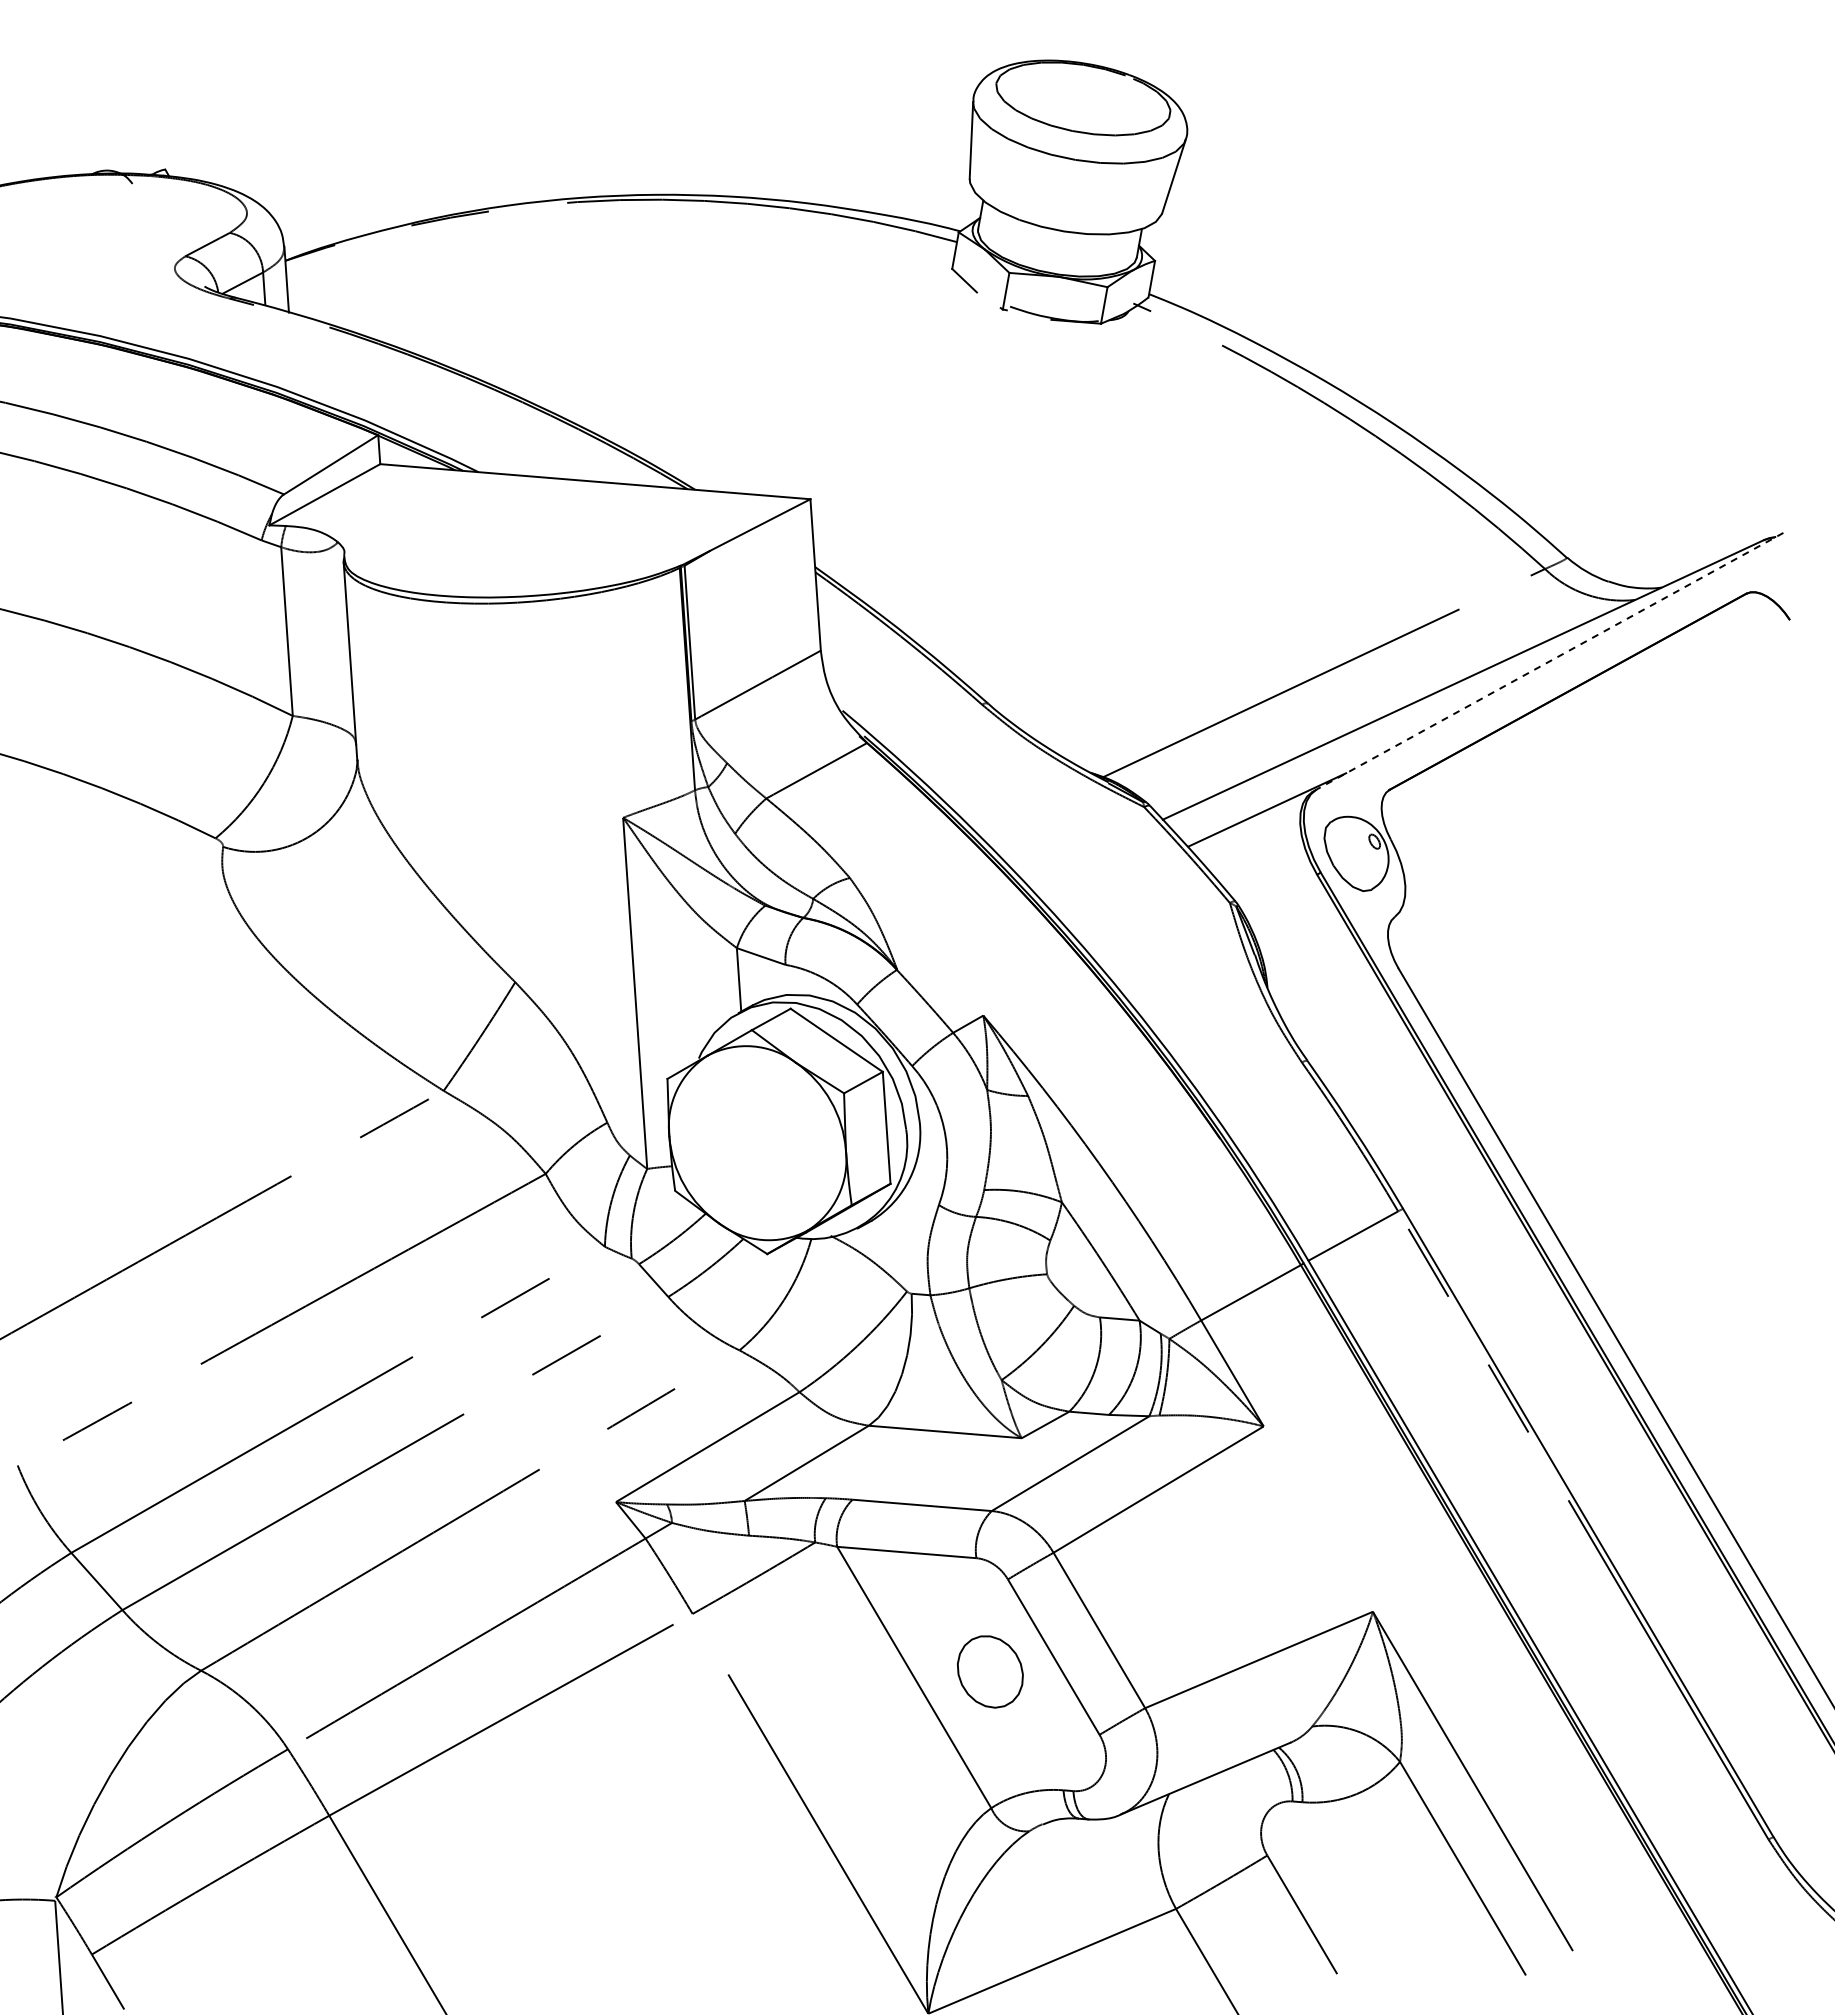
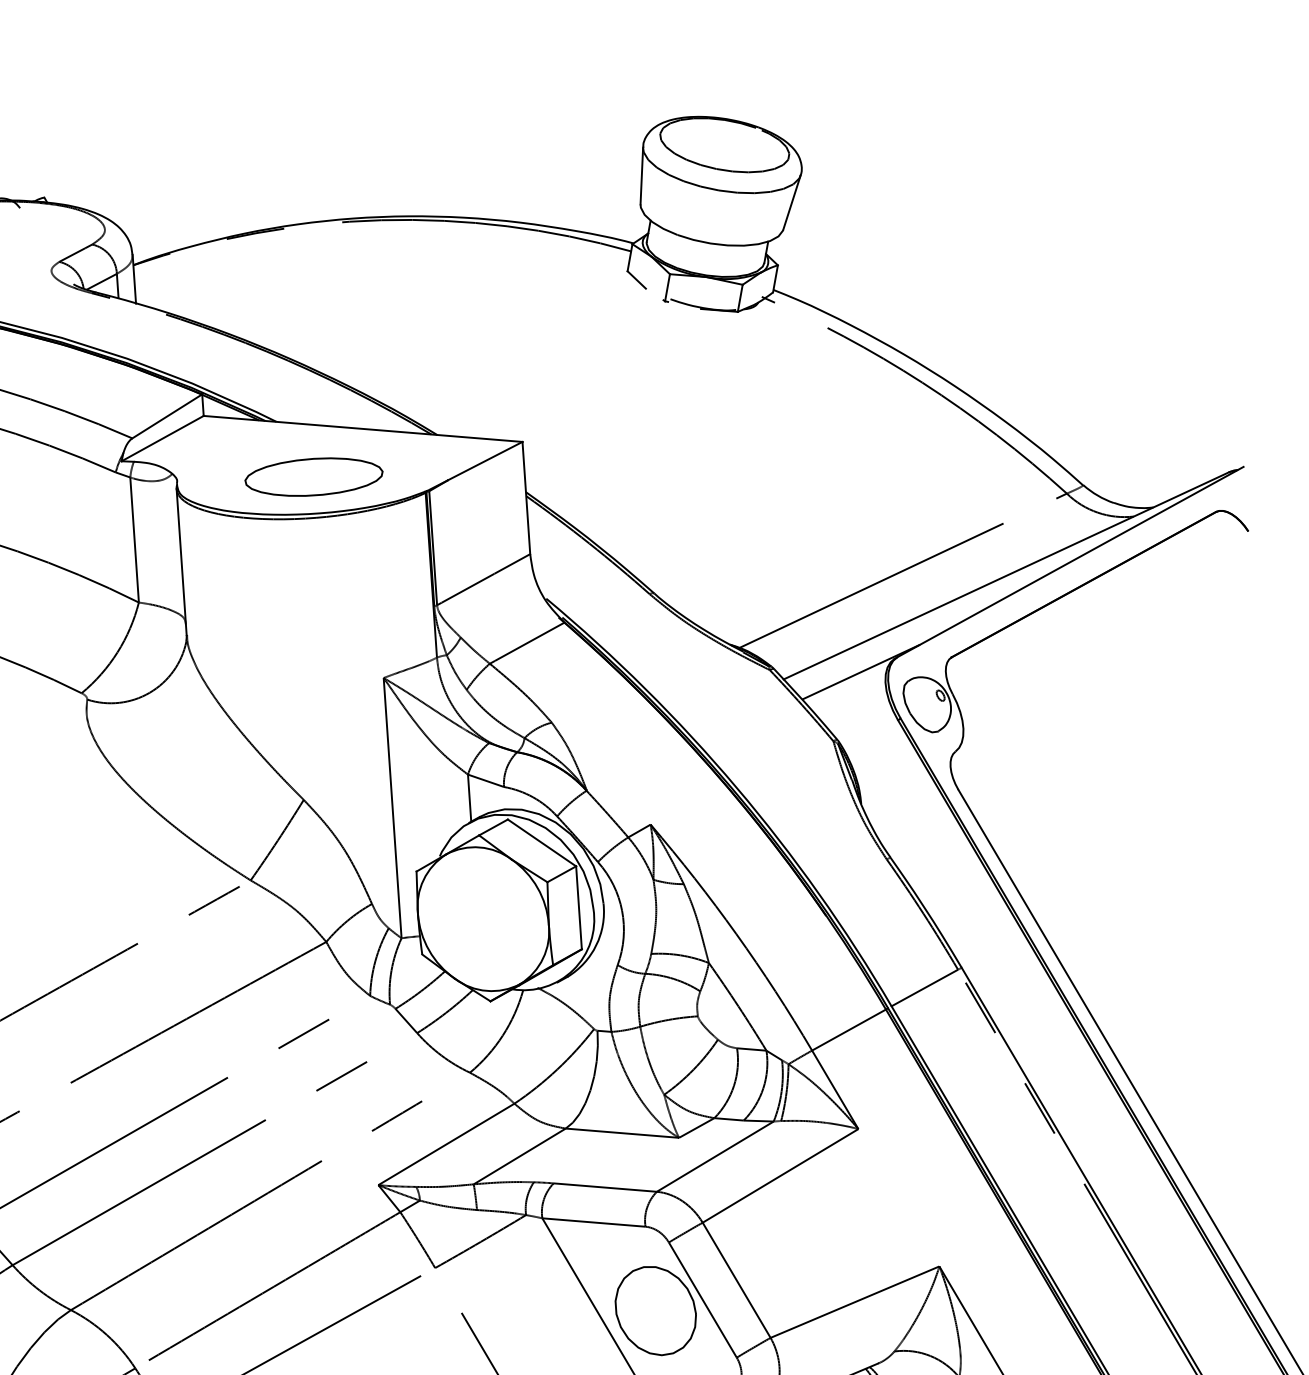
part: (528, 546) -> (313, 476), added
line: (1549, 661) -> (1070, 562), dashed -> solid
part: (990, 1671) -> (655, 1310), size x1.67

